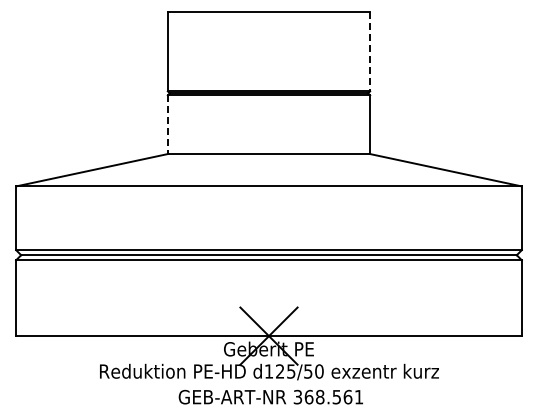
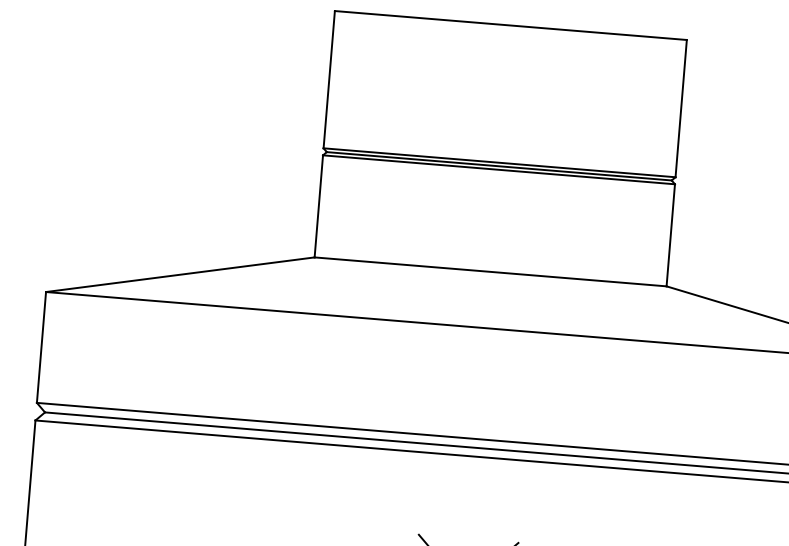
line: (370, 52) -> (681, 109), dashed -> solid
line: (167, 125) -> (318, 207), dashed -> solid

